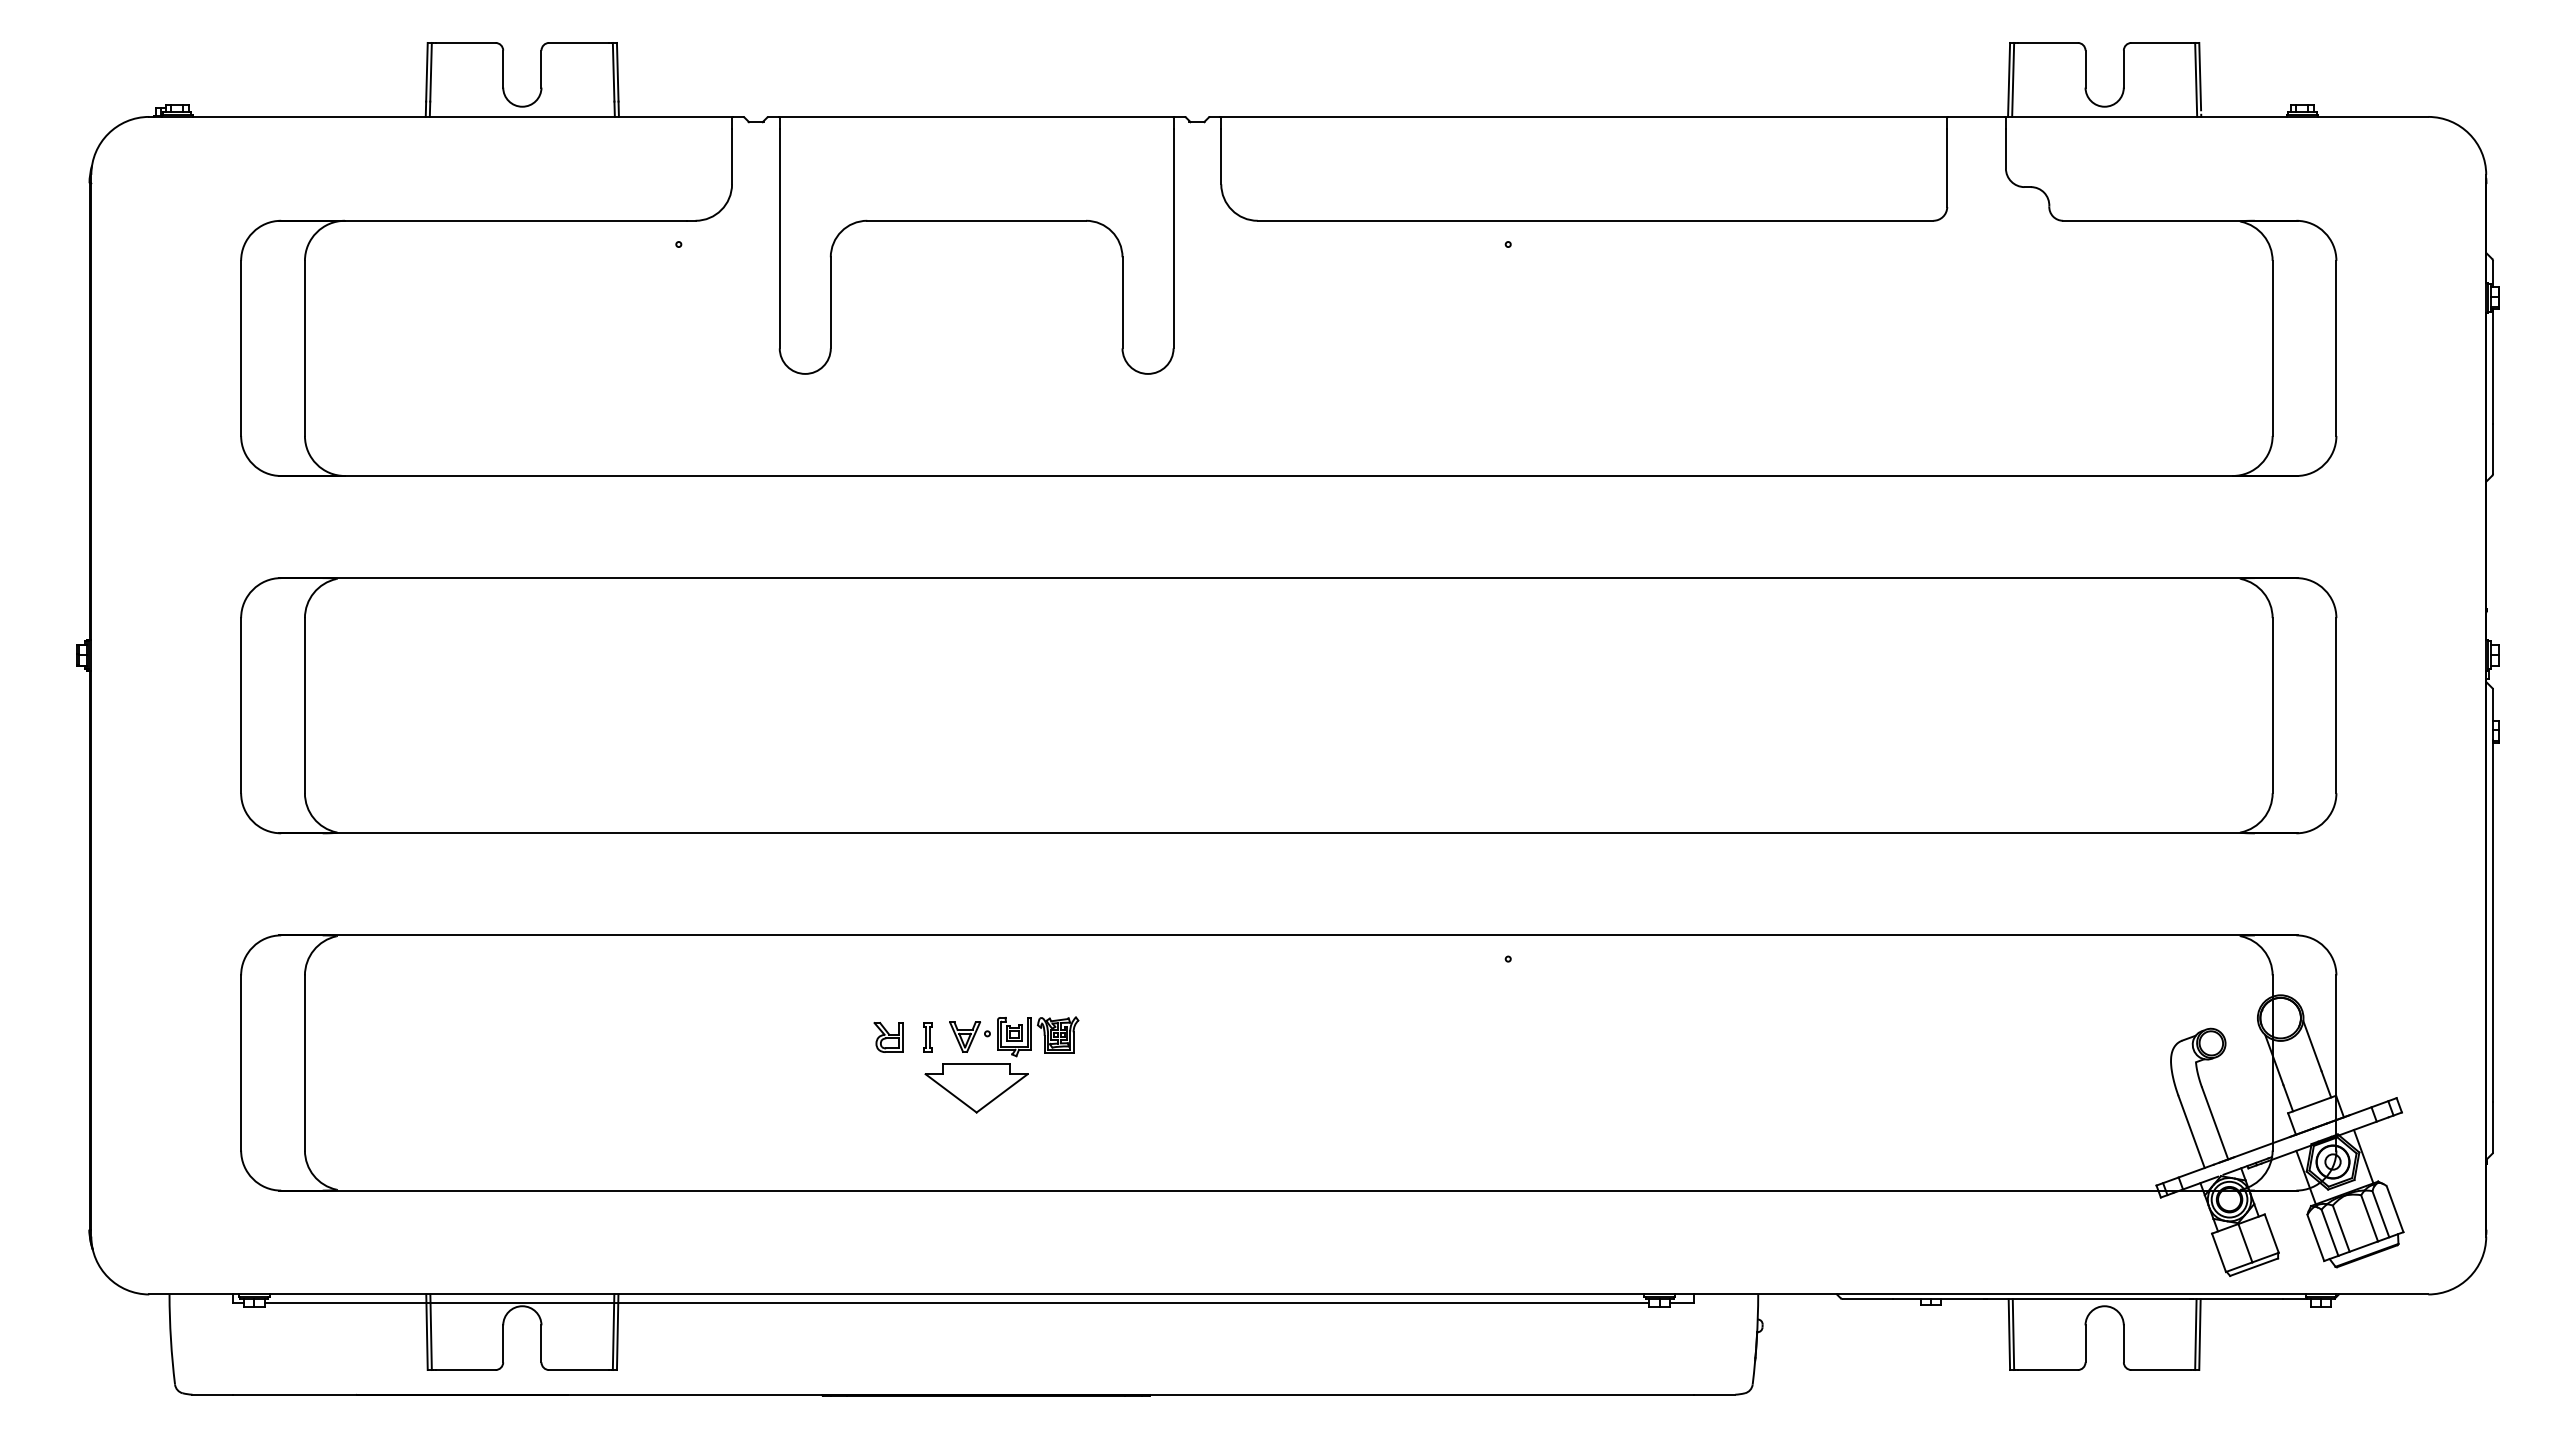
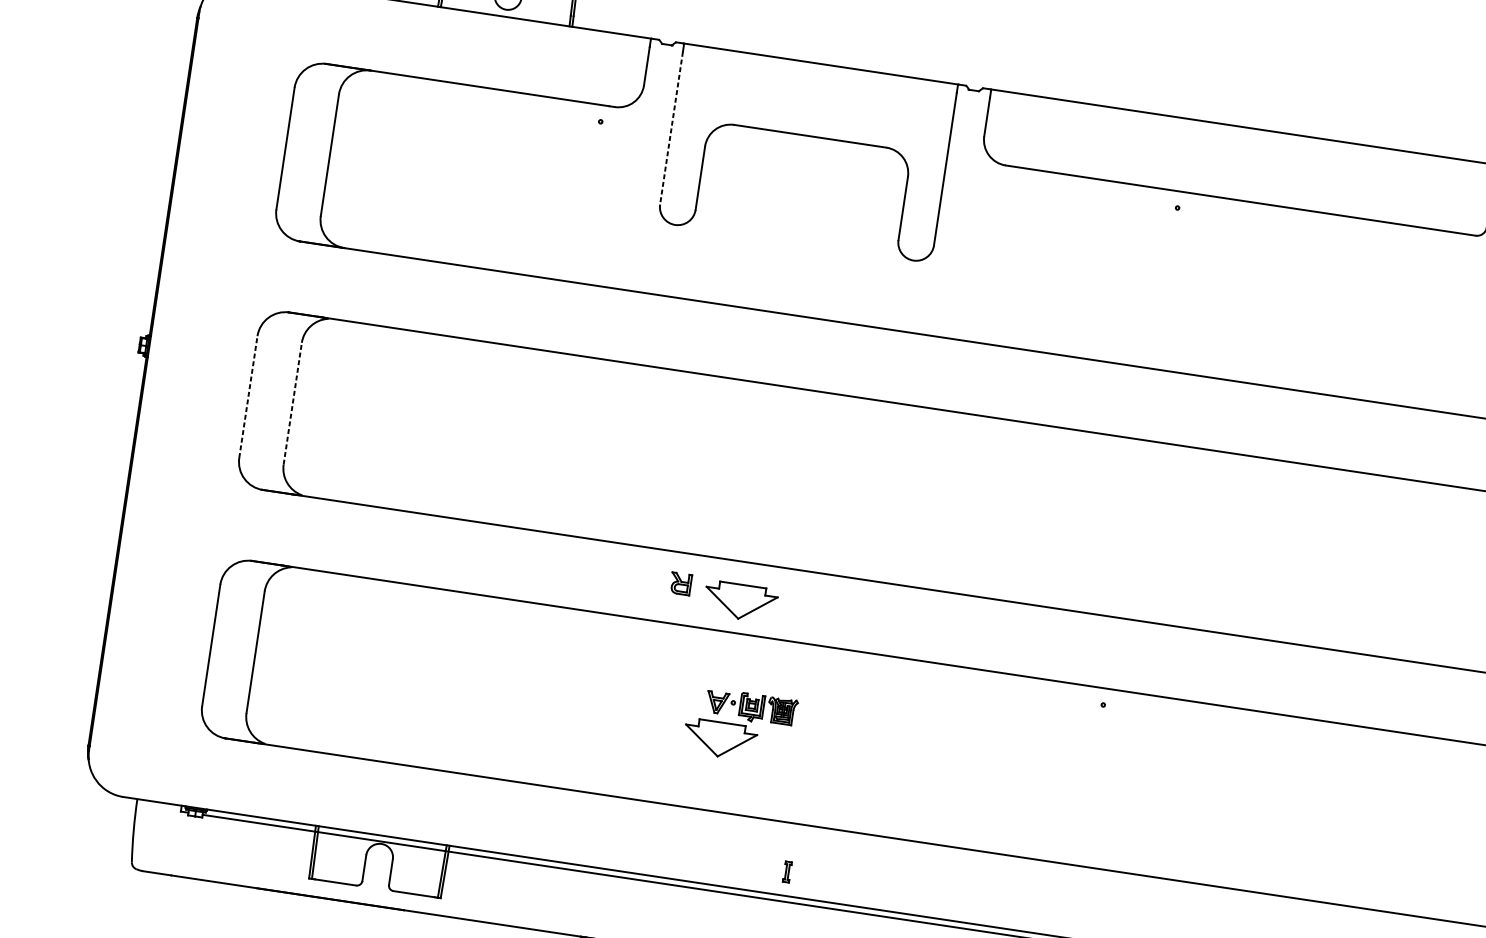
line: (779, 238) -> (671, 128), solid -> dashed
line: (241, 705) -> (248, 396), solid -> dashed
line: (304, 705) -> (292, 403), solid -> dashed
part: (976, 890) -> (740, 602), added
part: (888, 1037) -> (680, 583), moved
part: (927, 1037) -> (787, 872), moved

